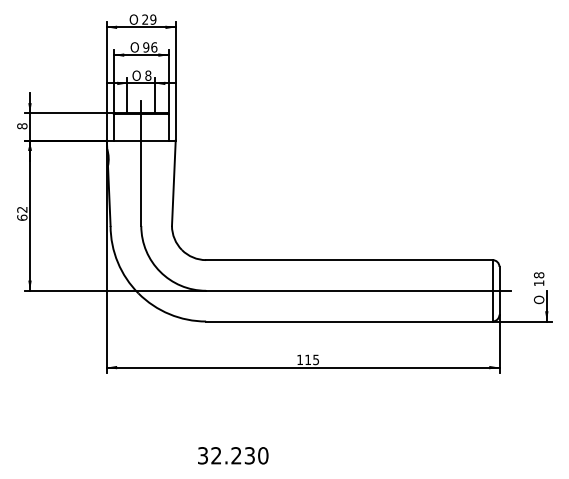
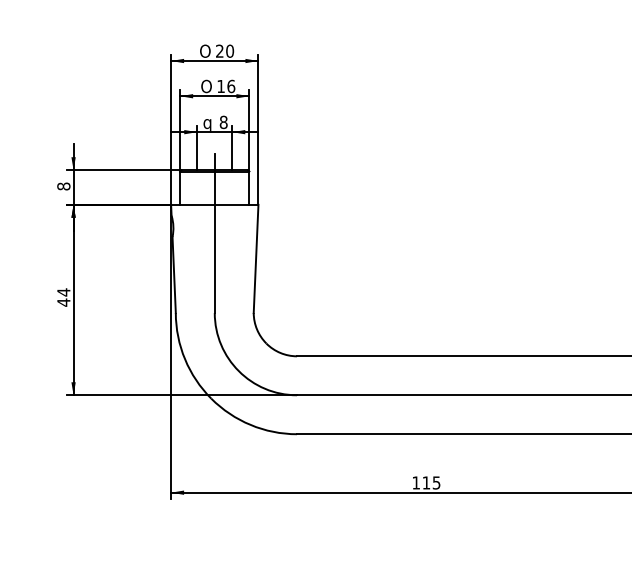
text: (153, 19) -> (230, 51), 29 -> 20
text: (146, 47) -> (221, 86), 96 -> 16
text: (136, 75) -> (208, 122), O -> q
text: (22, 213) -> (64, 297), 62 -> 44

